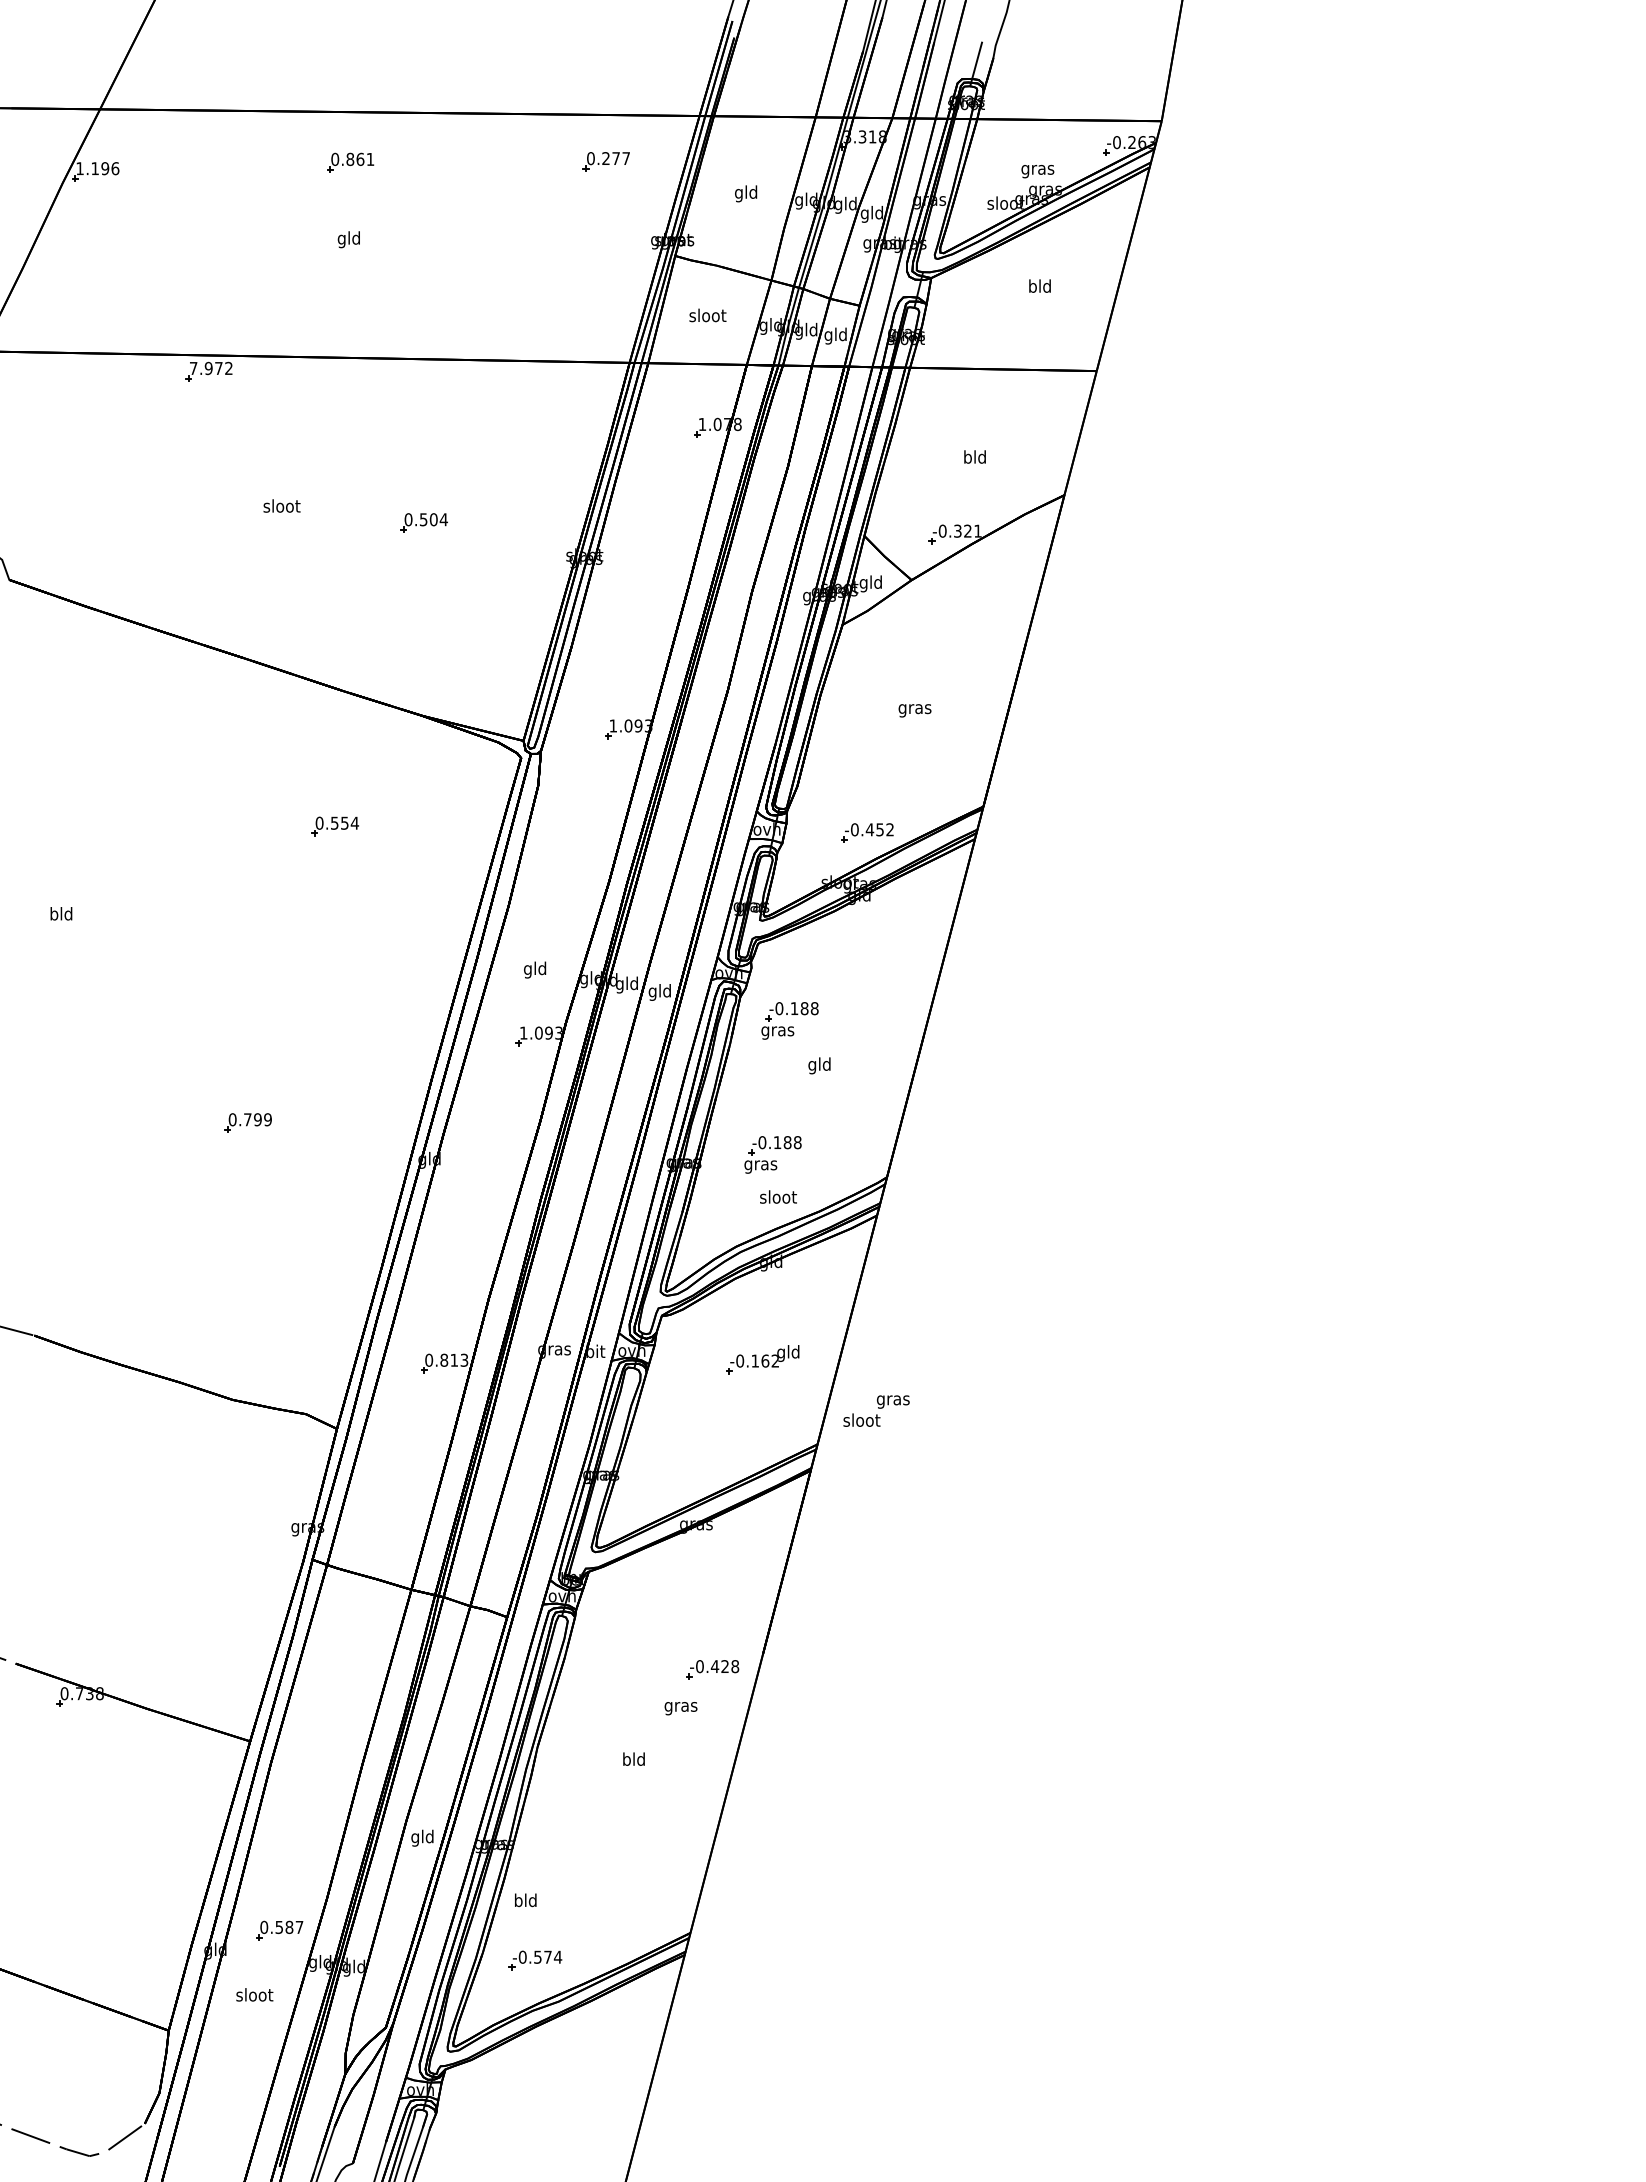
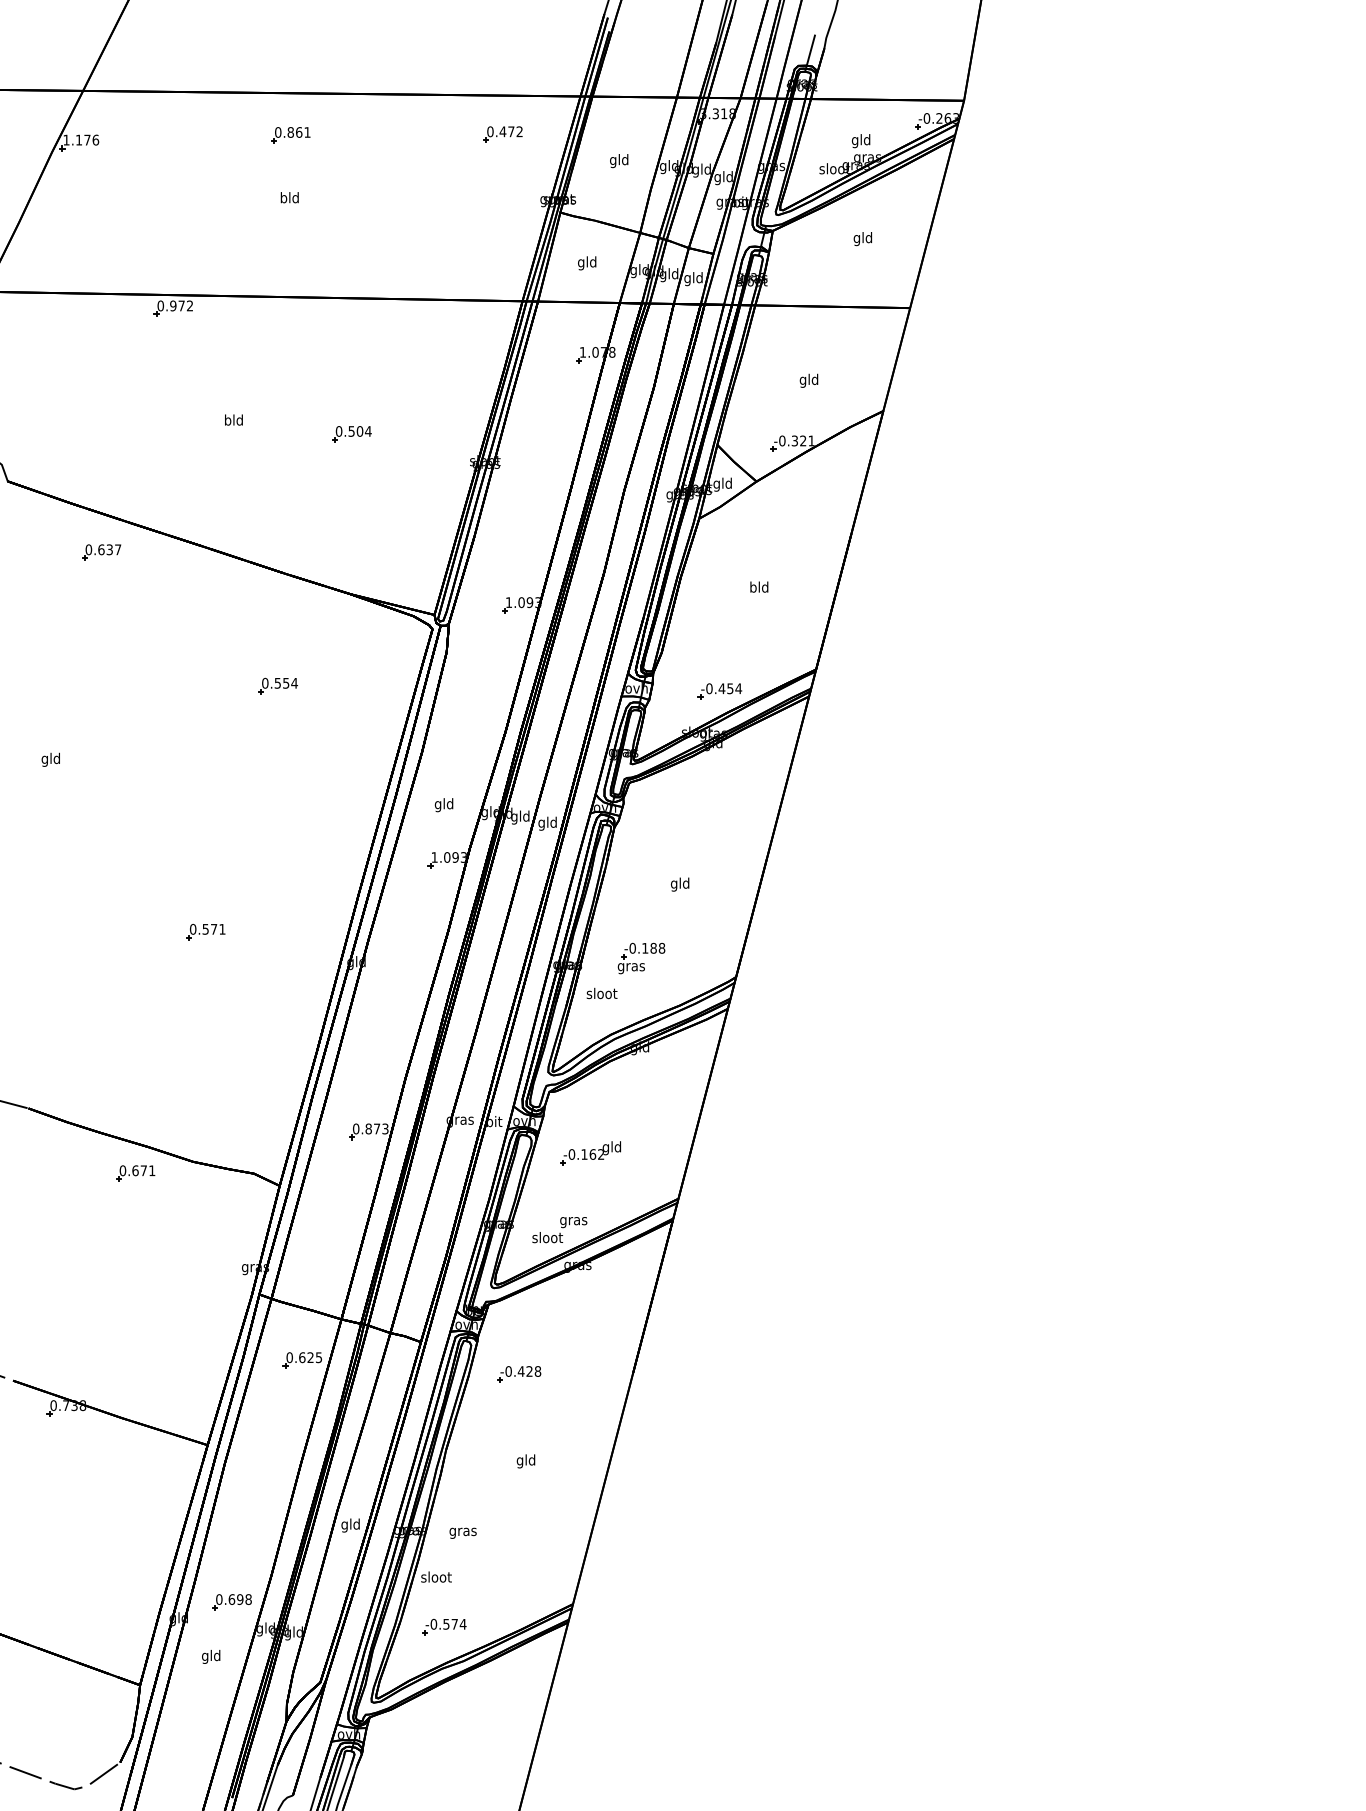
text: (615, 158) -> (510, 131), 0.277 -> 0.472
text: (105, 168) -> (87, 140), 1.196 -> 1.176
text: (1037, 169) -> (860, 140), gras -> gld
text: (341, 239) -> (283, 198), gld -> bld
text: (1032, 287) -> (856, 238), bld -> gld
text: (707, 316) -> (587, 262), sloot -> gld
text: (193, 368) -> (160, 305), 7.972 -> 0.972
text: (967, 458) -> (802, 380), bld -> gld
text: (281, 505) -> (233, 419), sloot -> bld
part: (121, 665) -> (100, 552), added
text: (914, 708) -> (758, 588), gras -> bld
text: (890, 829) -> (739, 688), -0.452 -> -0.454
text: (54, 915) -> (45, 759), bld -> gld
part: (789, 1020) -> (655, 846), removed
text: (257, 1119) -> (213, 929), 0.799 -> 0.571
text: (778, 1196) -> (602, 993), moved
text: (453, 1359) -> (376, 1128), 0.813 -> 0.873
part: (762, 1359) -> (590, 1153), moved
text: (876, 1410) -> (559, 1229), moved
part: (162, 1413) -> (134, 1173), added
part: (363, 1639) -> (301, 1360), added
part: (712, 1669) -> (519, 1373), moved
text: (680, 1708) -> (462, 1533), moved
text: (626, 1760) -> (519, 1461), bld -> gld
text: (525, 1900) -> (436, 1577), bld -> sloot
text: (289, 1927) -> (240, 1599), 0.587 -> 0.698
text: (254, 1996) -> (211, 1656), sloot -> gld

